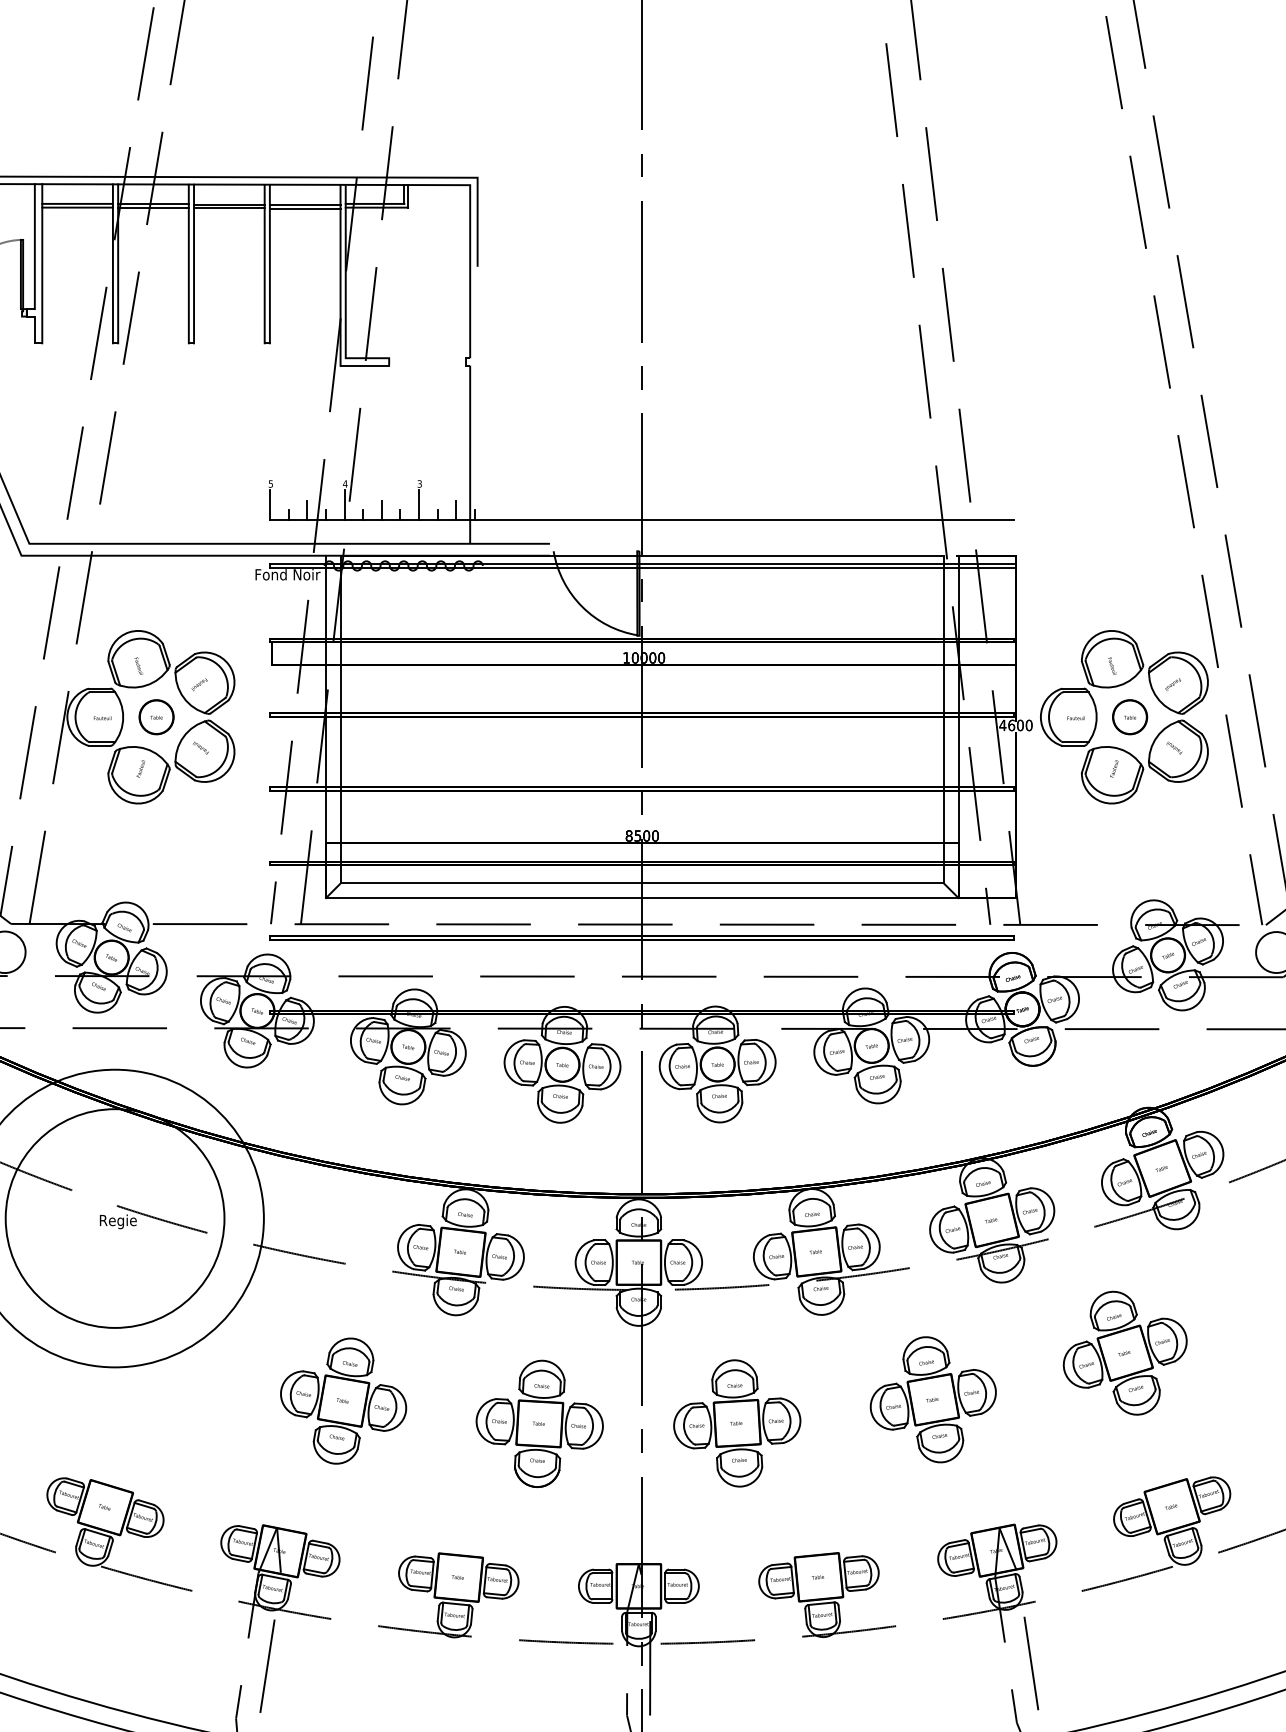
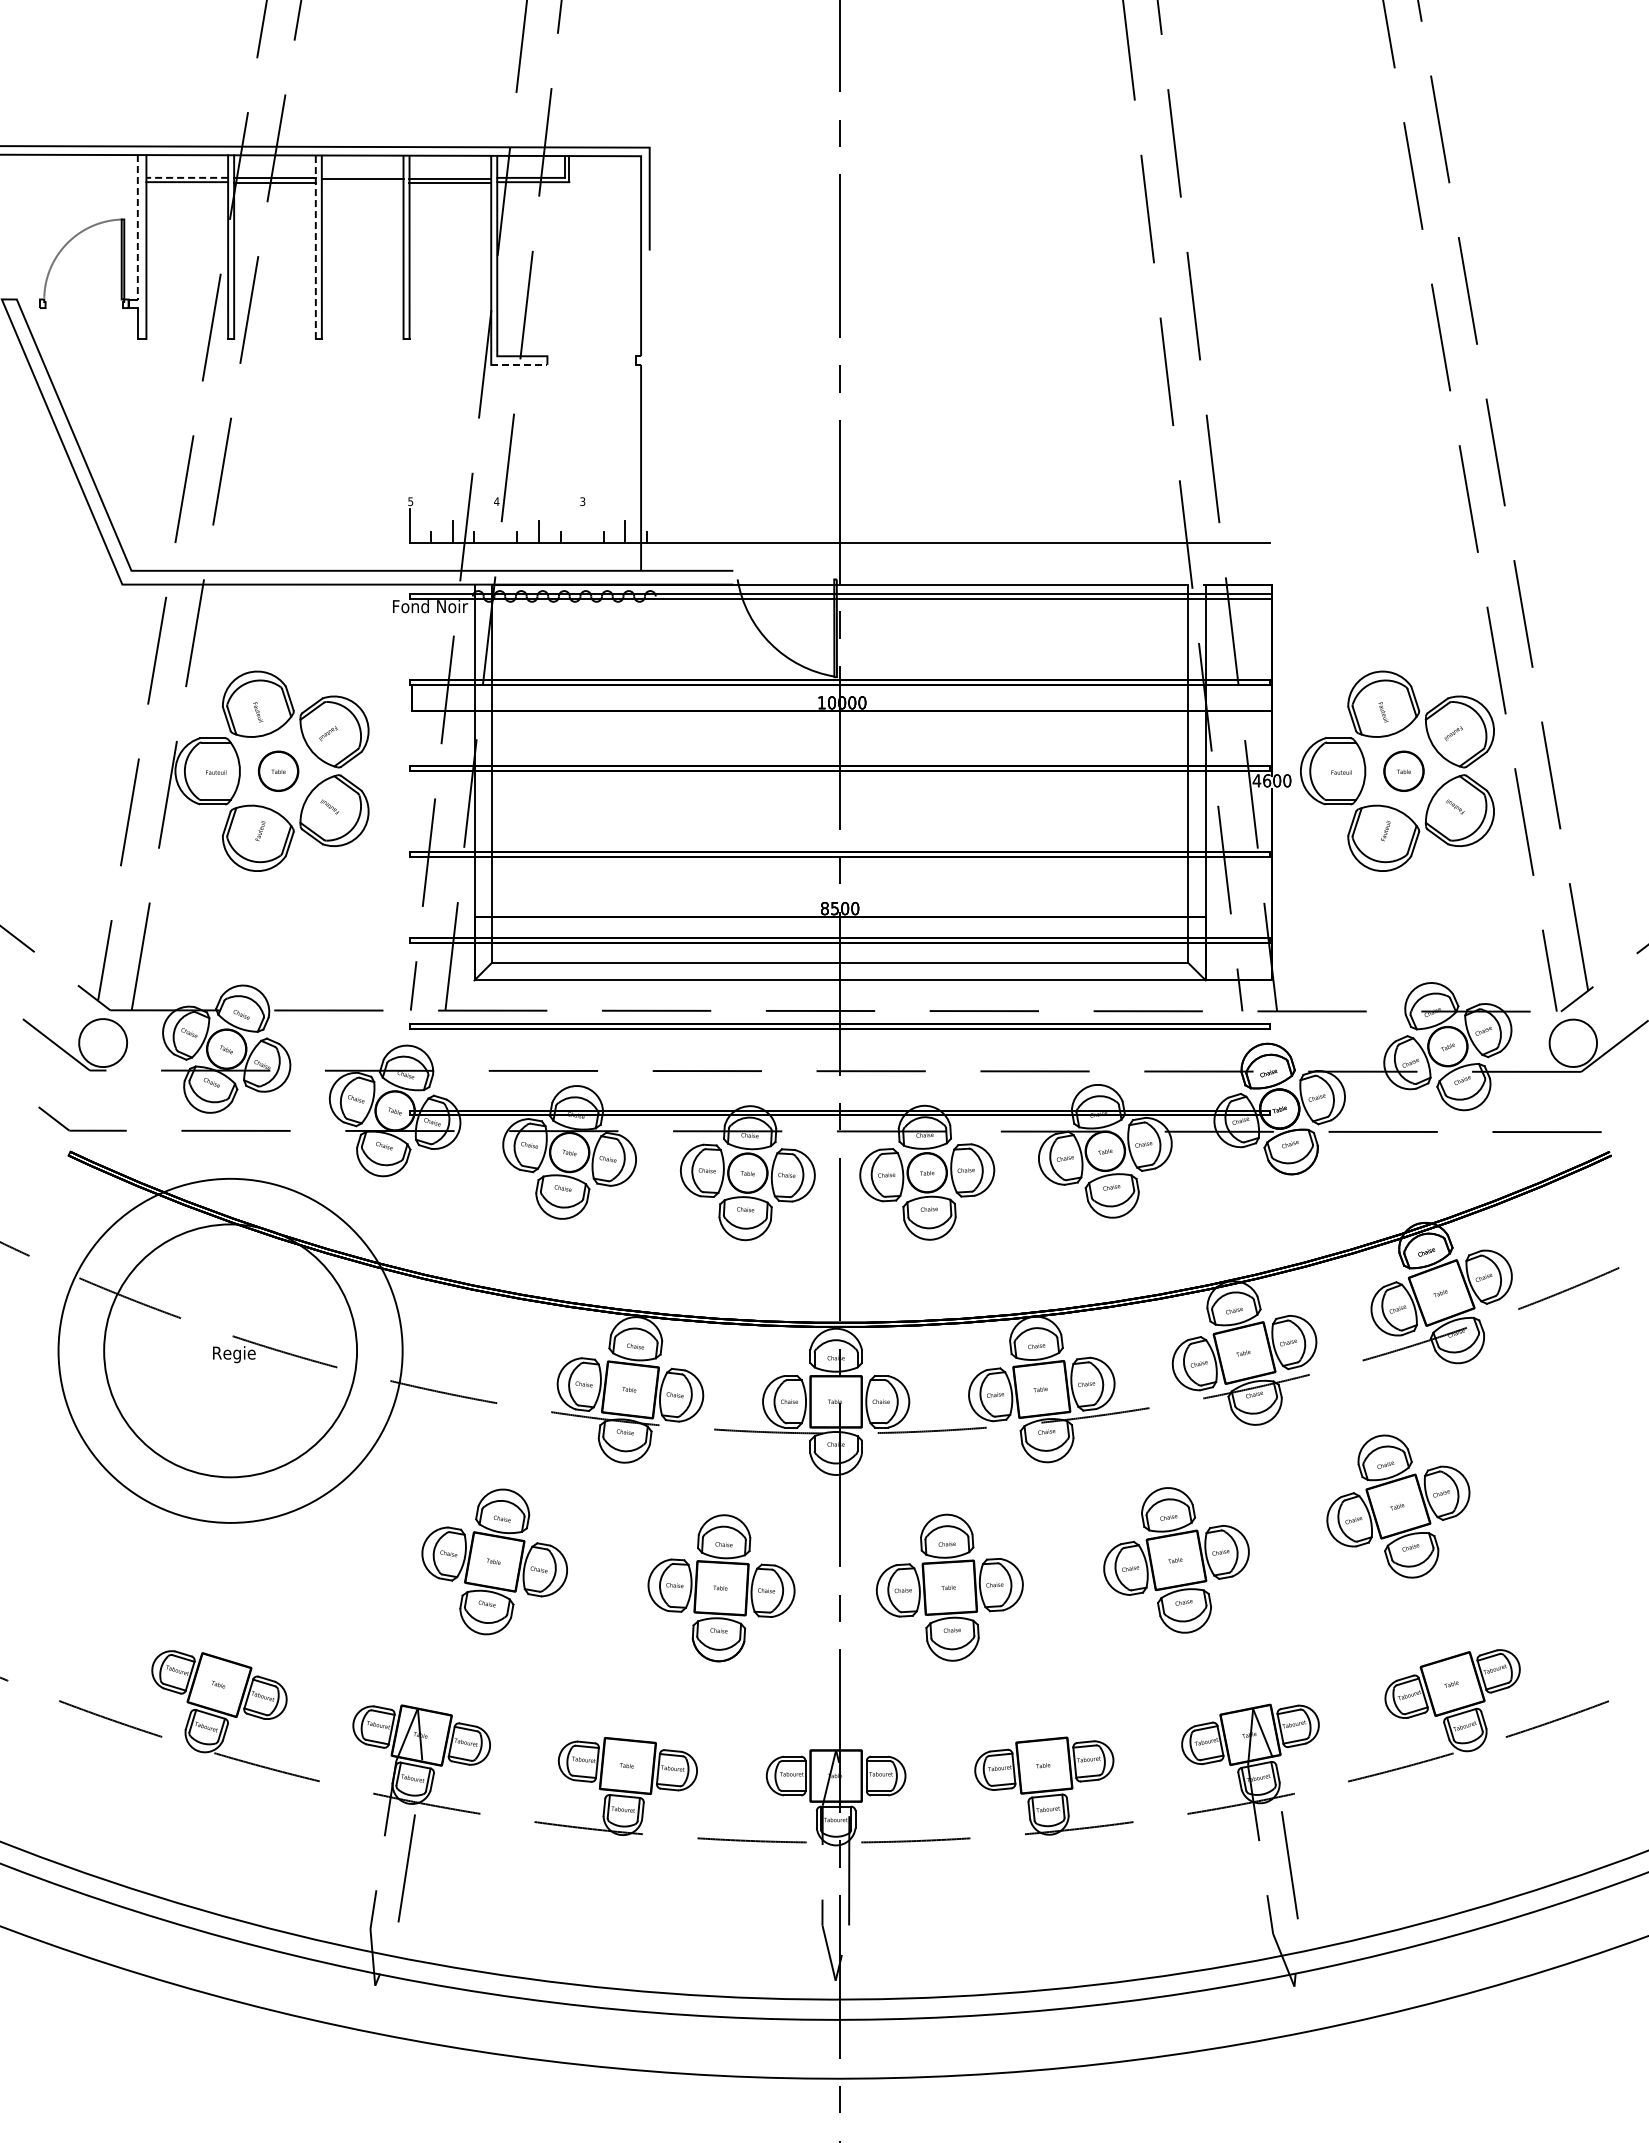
line: (77, 203) -> (187, 177), solid -> dashed
line: (229, 207) -> (362, 182), removed
line: (34, 246) -> (137, 227), solid -> dashed
line: (188, 264) -> (315, 247), solid -> dashed
line: (364, 365) -> (519, 364), solid -> dashed
line: (344, 504) -> (495, 525), removed
line: (419, 504) -> (582, 525), removed

